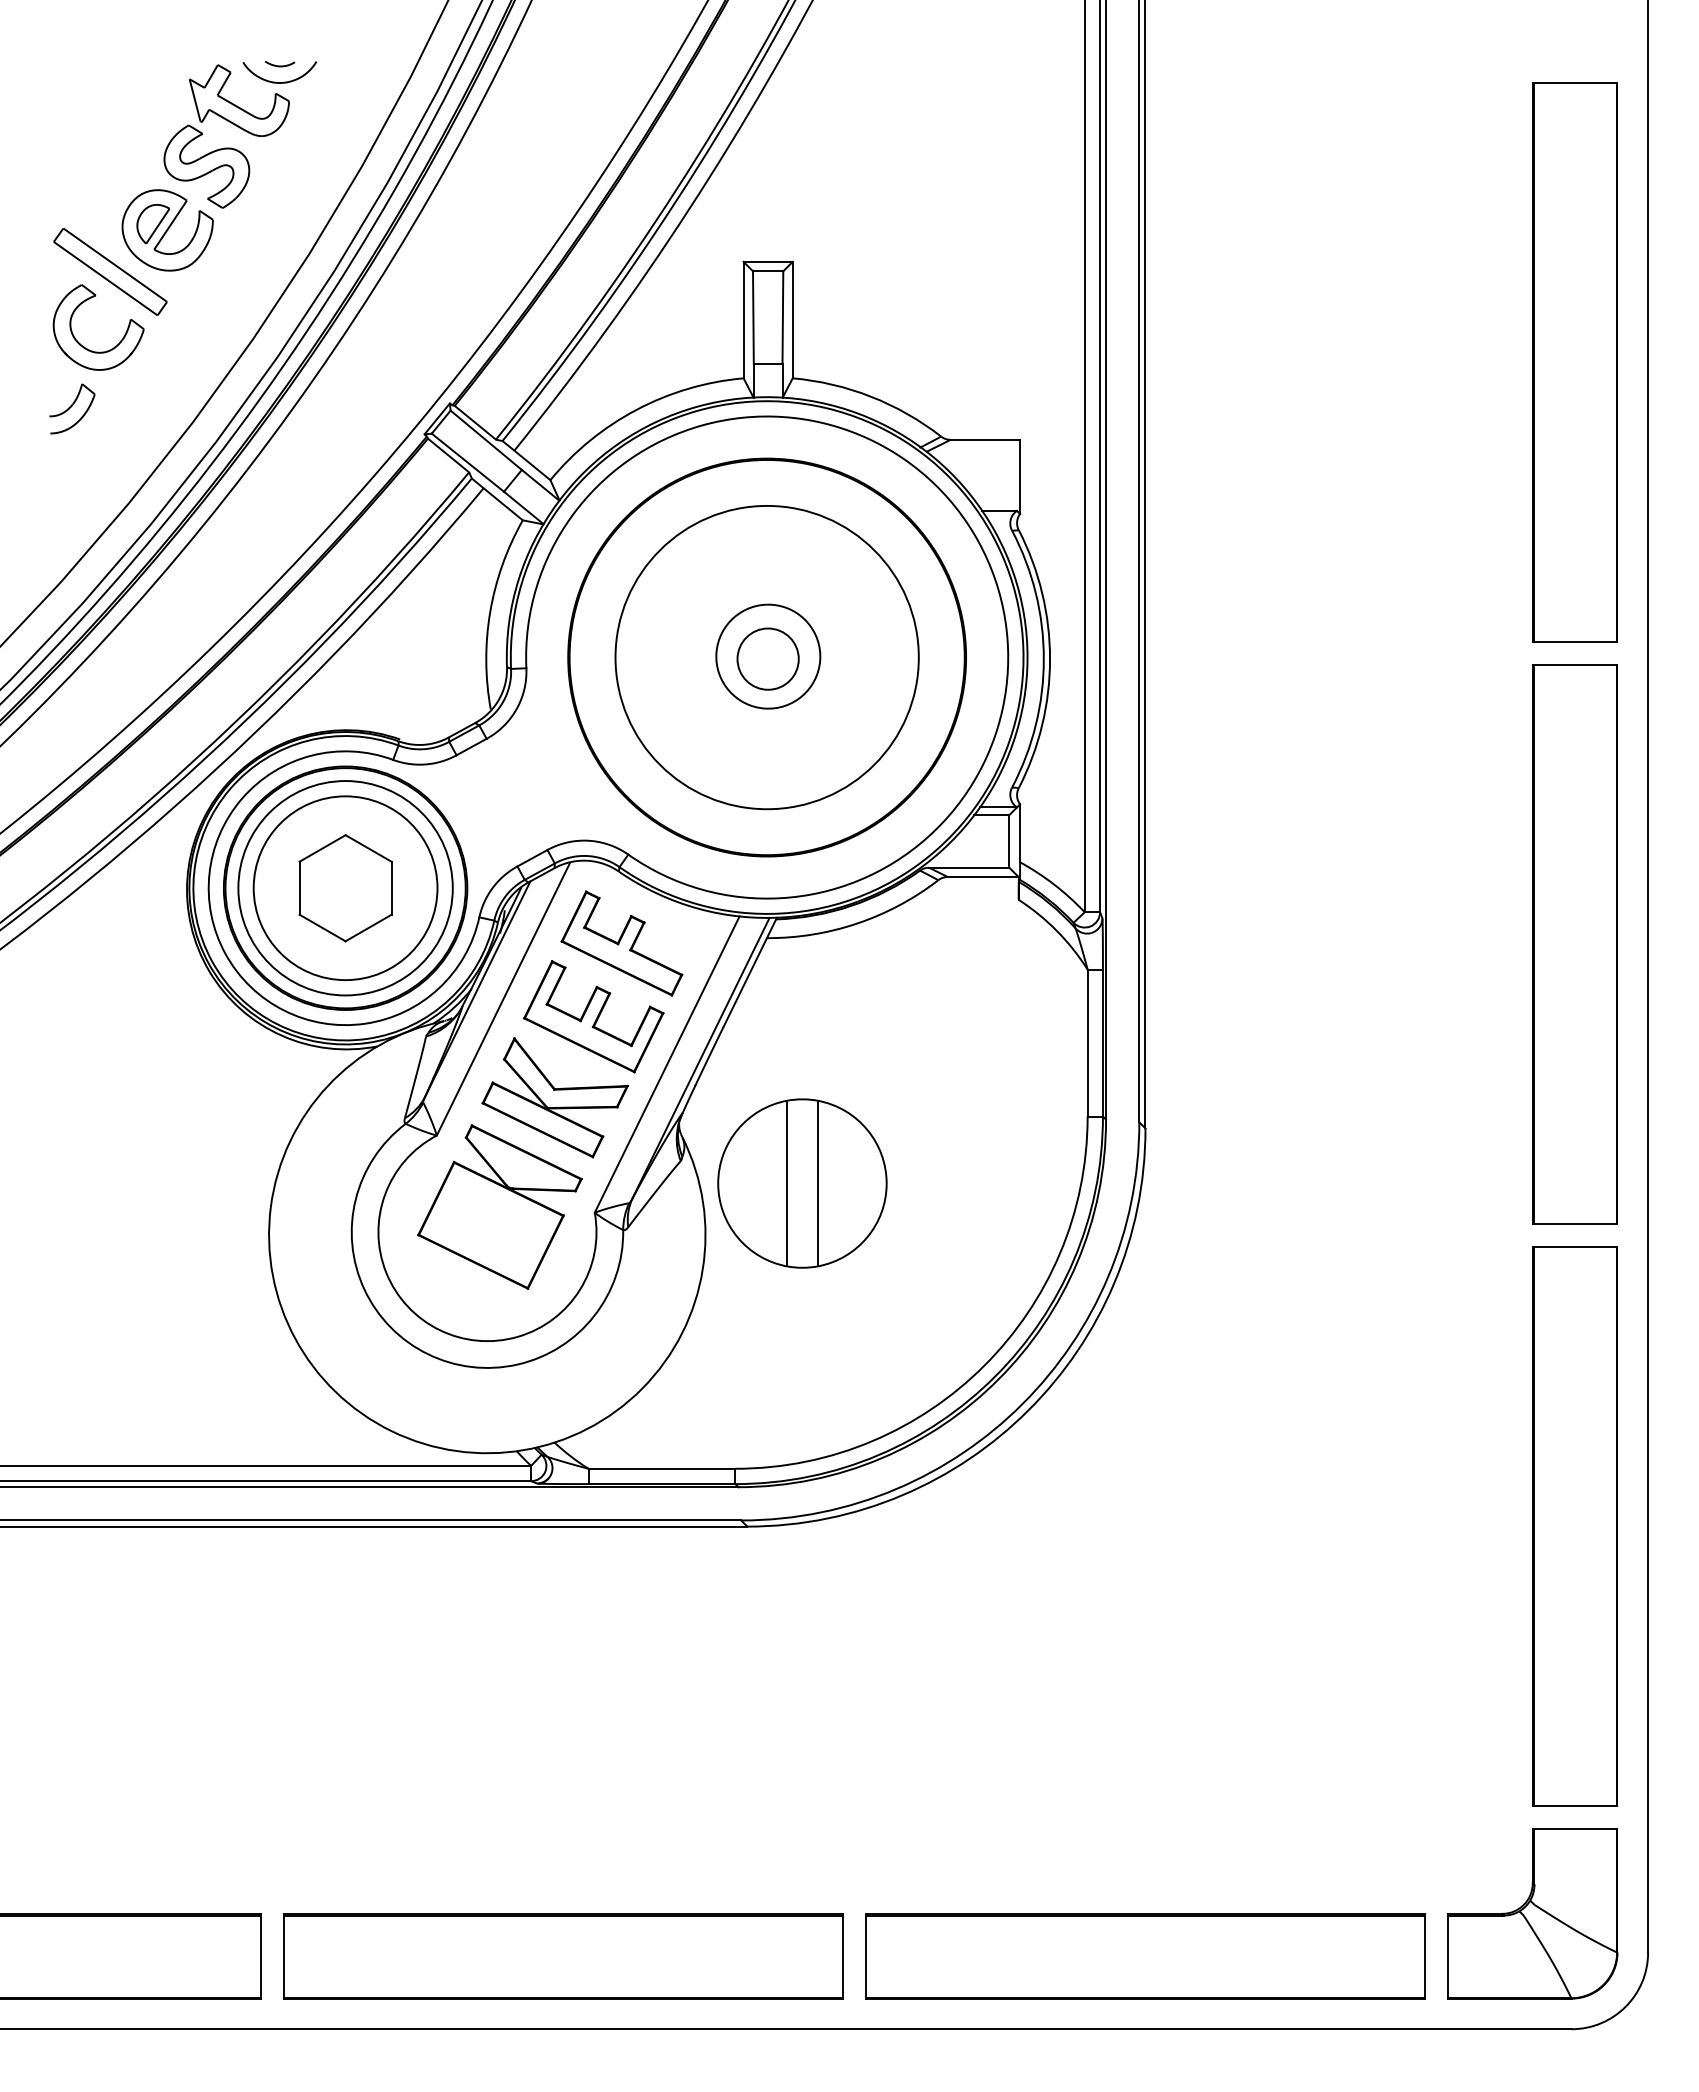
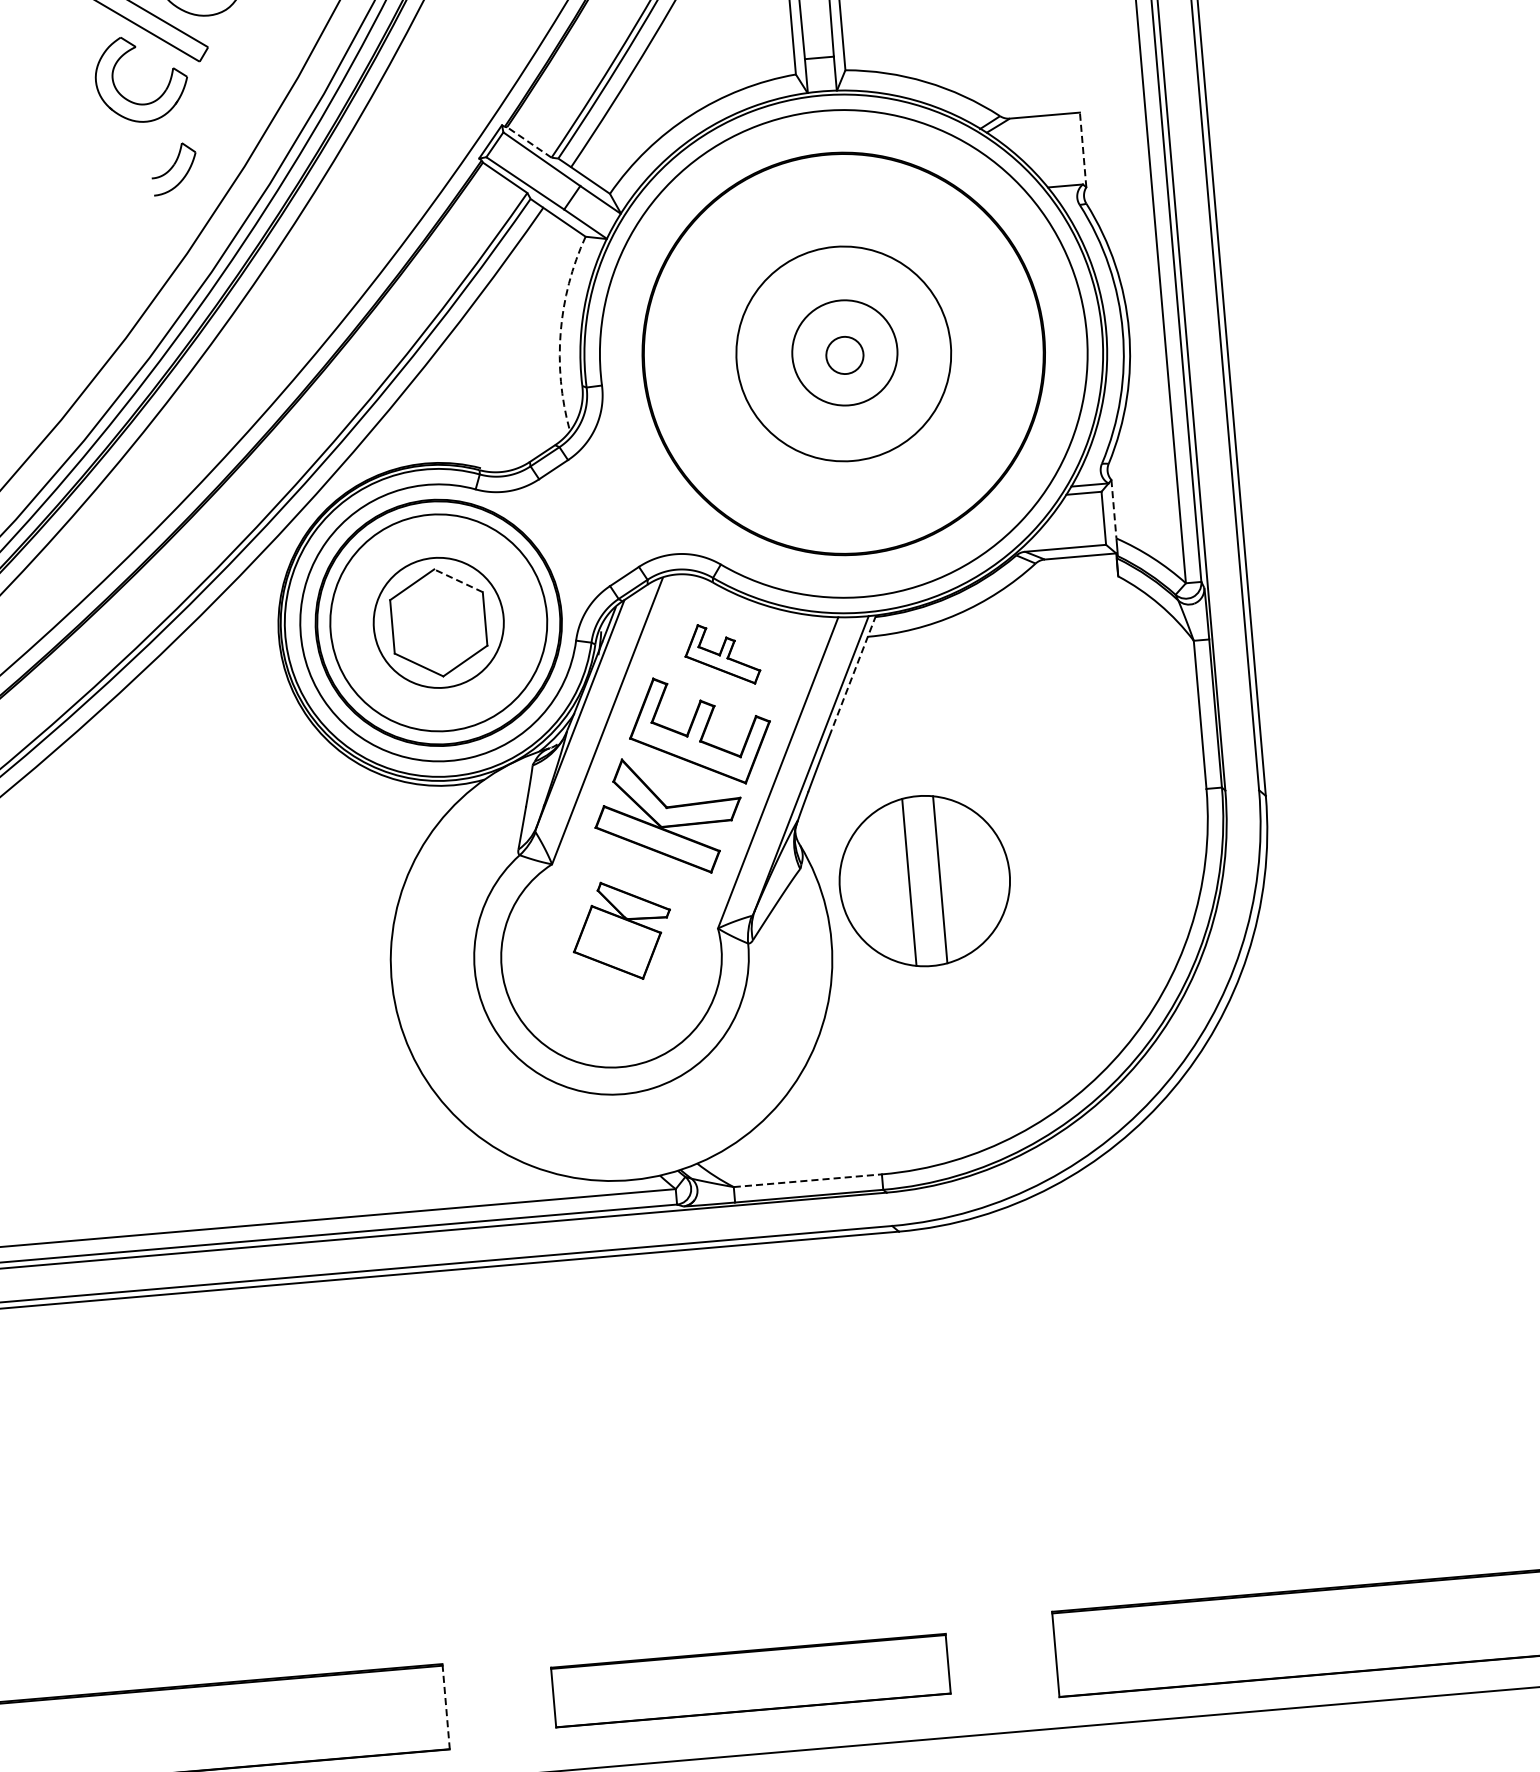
part: (72, 408) -> (174, 168), moved
line: (475, 422) -> (529, 142), solid -> dashed
line: (1020, 476) -> (1083, 149), solid -> dashed
arc: (490, 612) -> (561, 332), solid -> dashed
circle: (766, 657) -> (843, 353), size x0.7
circle: (767, 658) -> (844, 354), size x0.6
line: (1020, 833) -> (1114, 509), solid -> dashed
line: (368, 848) -> (458, 580), solid -> dashed
circle: (345, 888) -> (438, 623), size x0.7
part: (621, 943) -> (721, 654), size x0.6
line: (750, 972) -> (854, 672), solid -> dashed
part: (499, 1206) -> (621, 930), size x0.6
line: (662, 1468) -> (808, 1180), solid -> dashed
line: (261, 1955) -> (446, 1705), solid -> dashed
part: (563, 1956) -> (750, 1680), size x0.7

